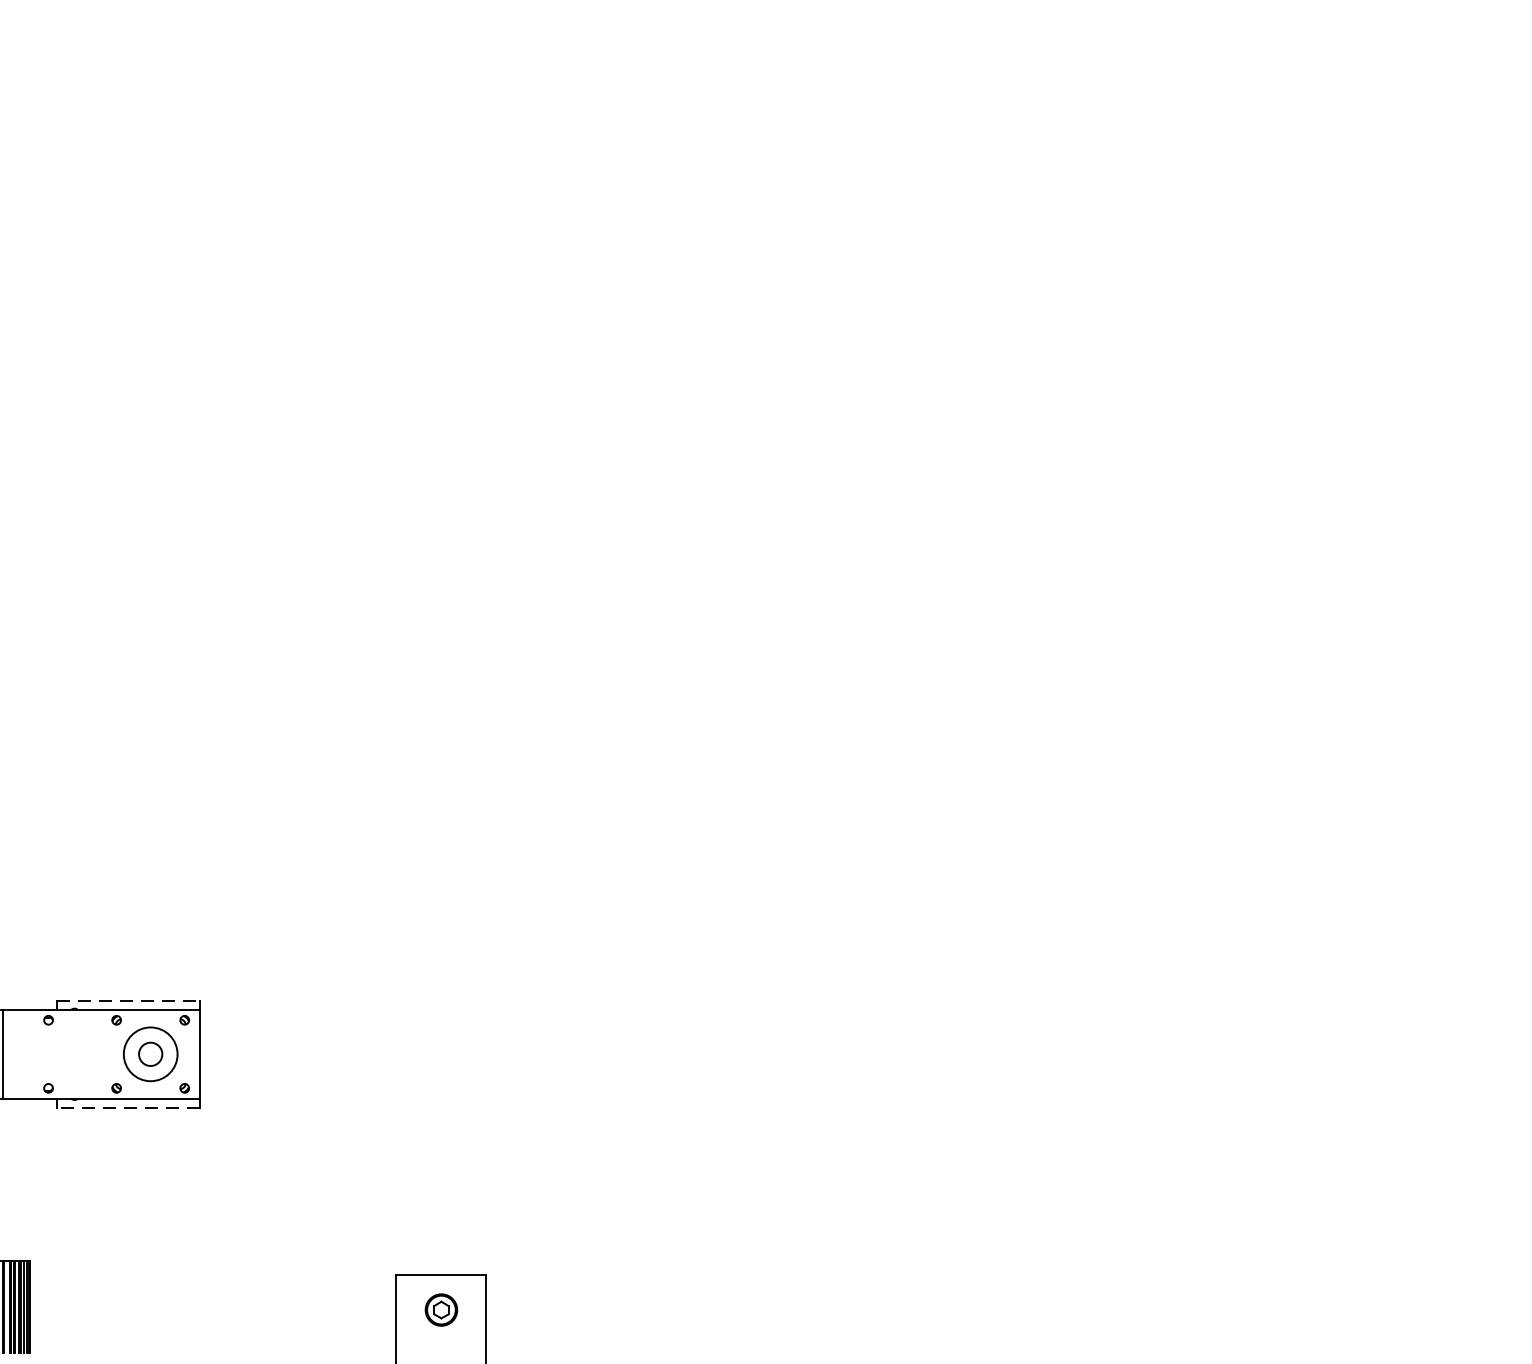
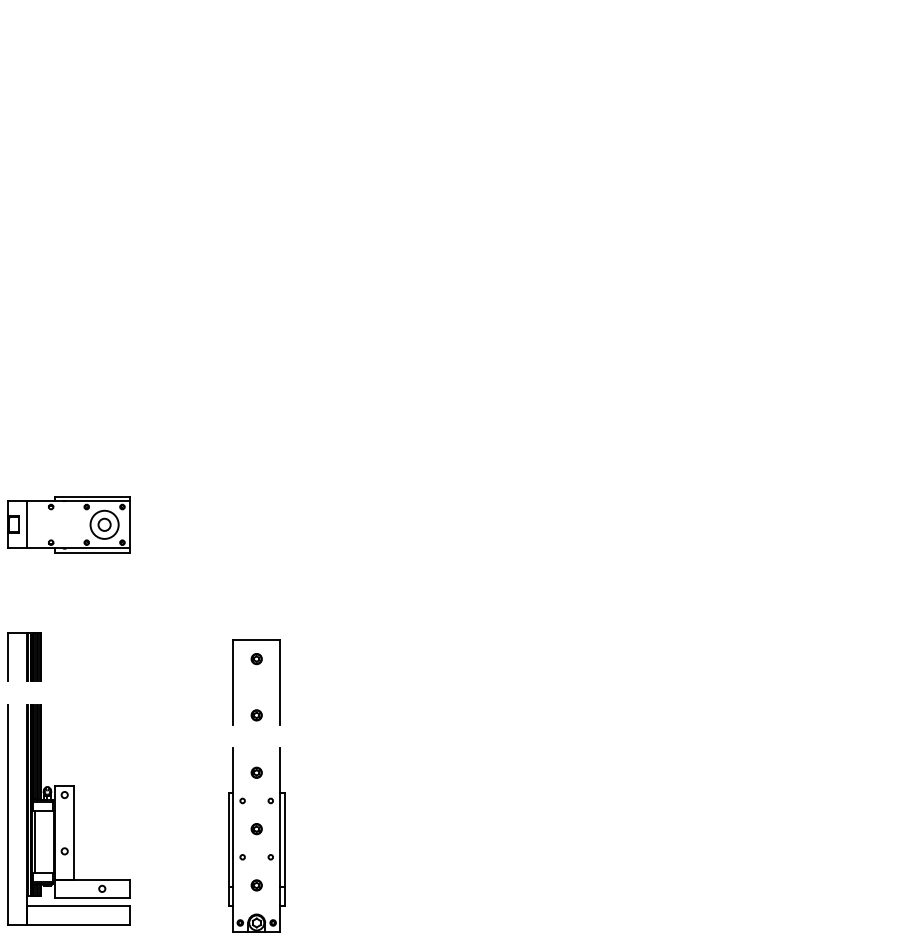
line: (127, 1000) -> (92, 496), dashed -> solid
line: (127, 1108) -> (92, 553), dashed -> solid
part: (440, 1311) -> (256, 659), size x0.62

